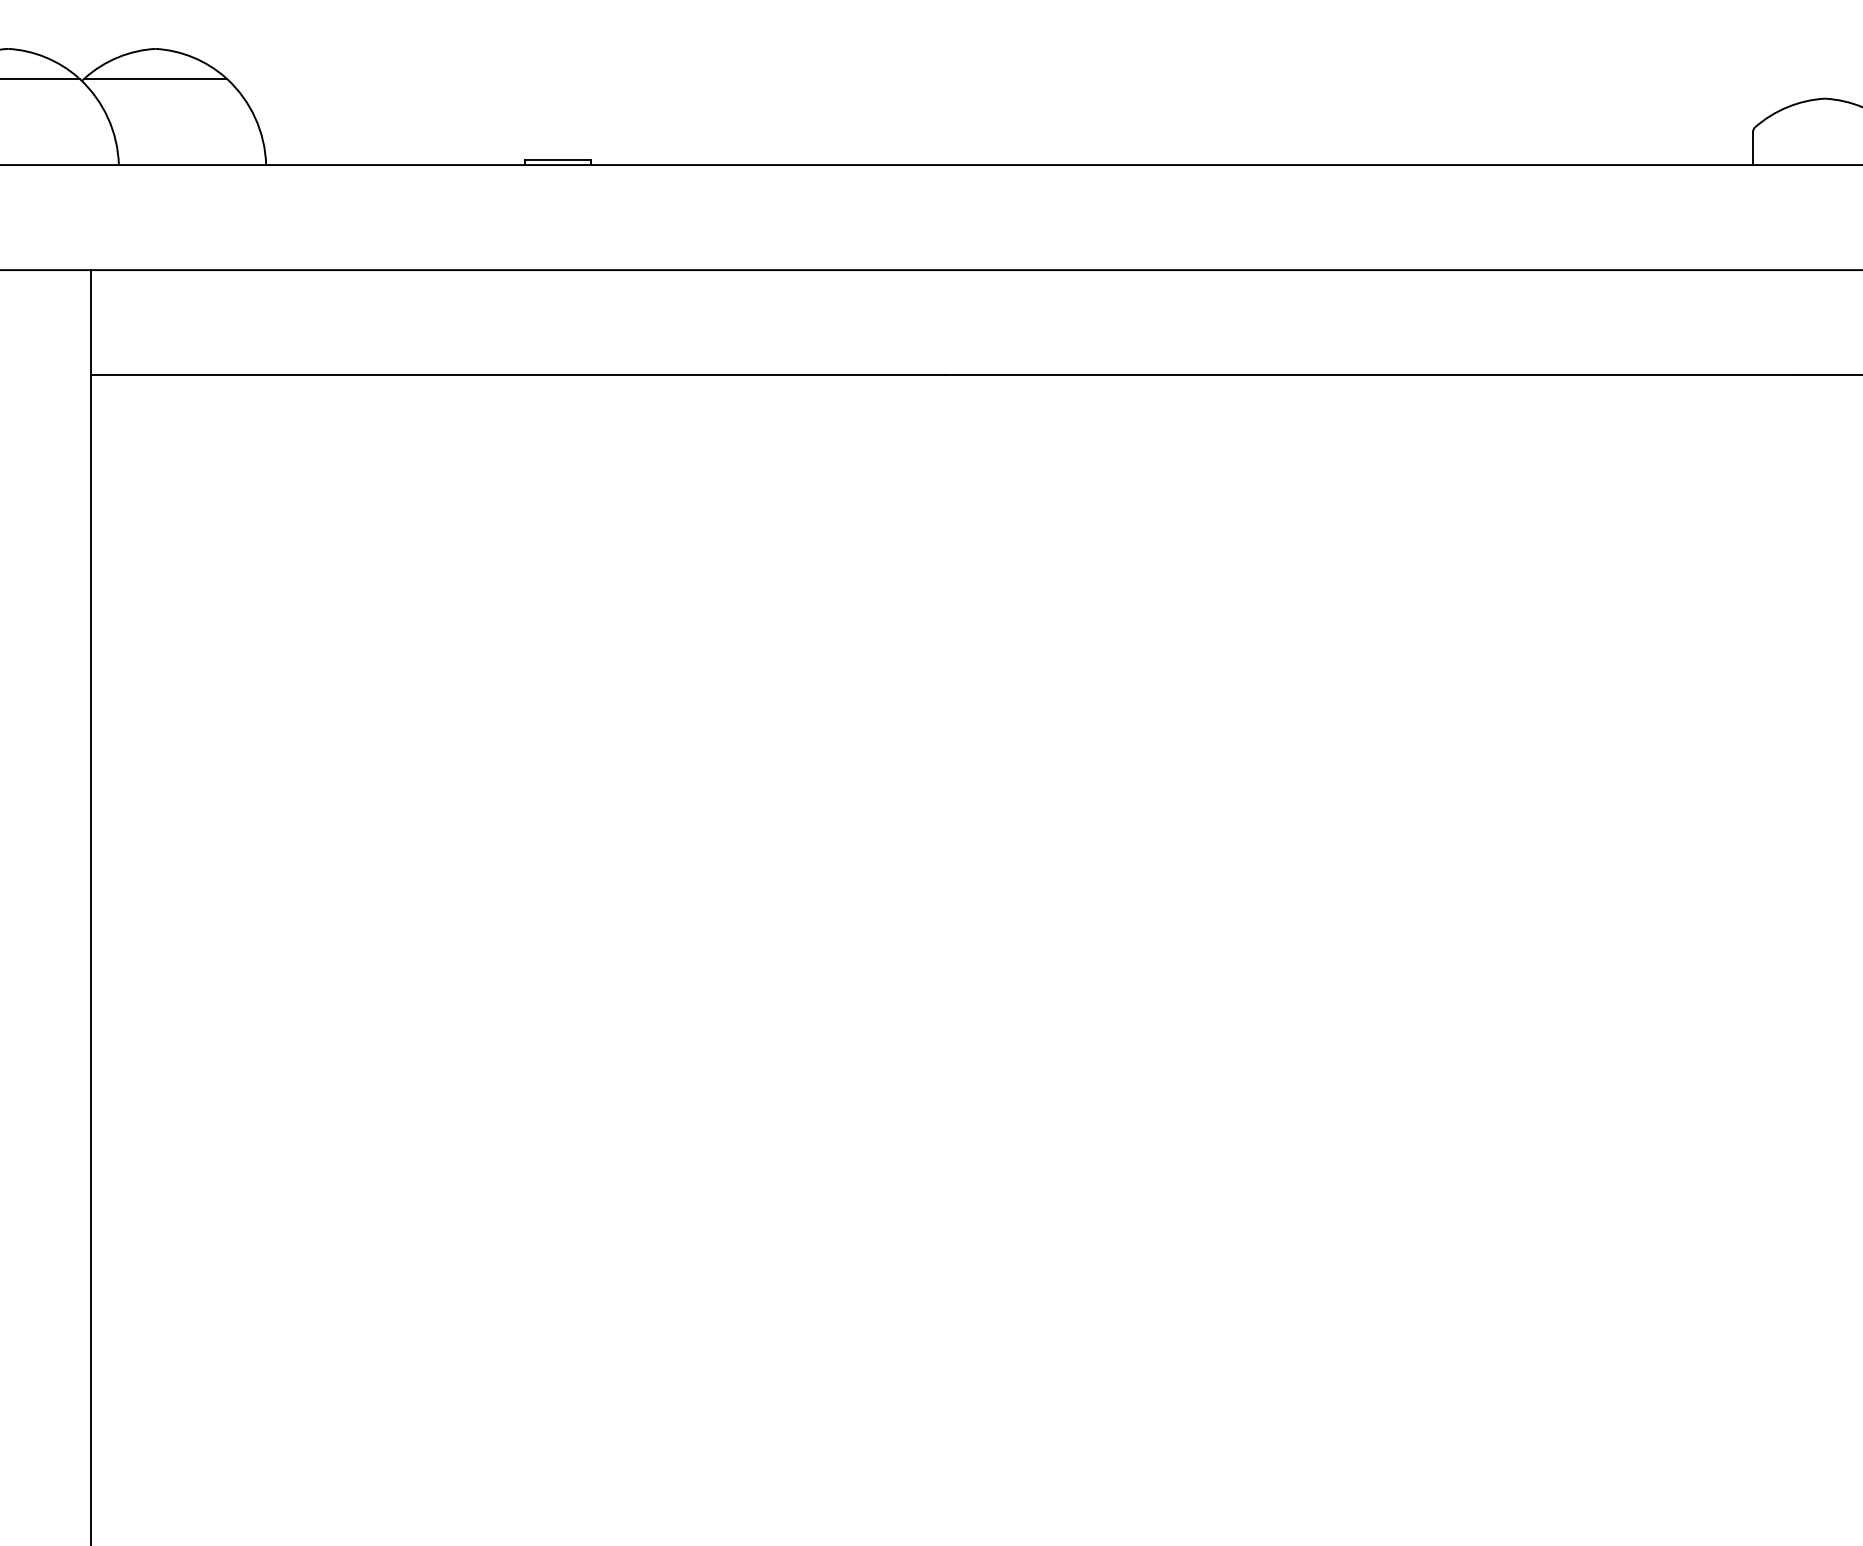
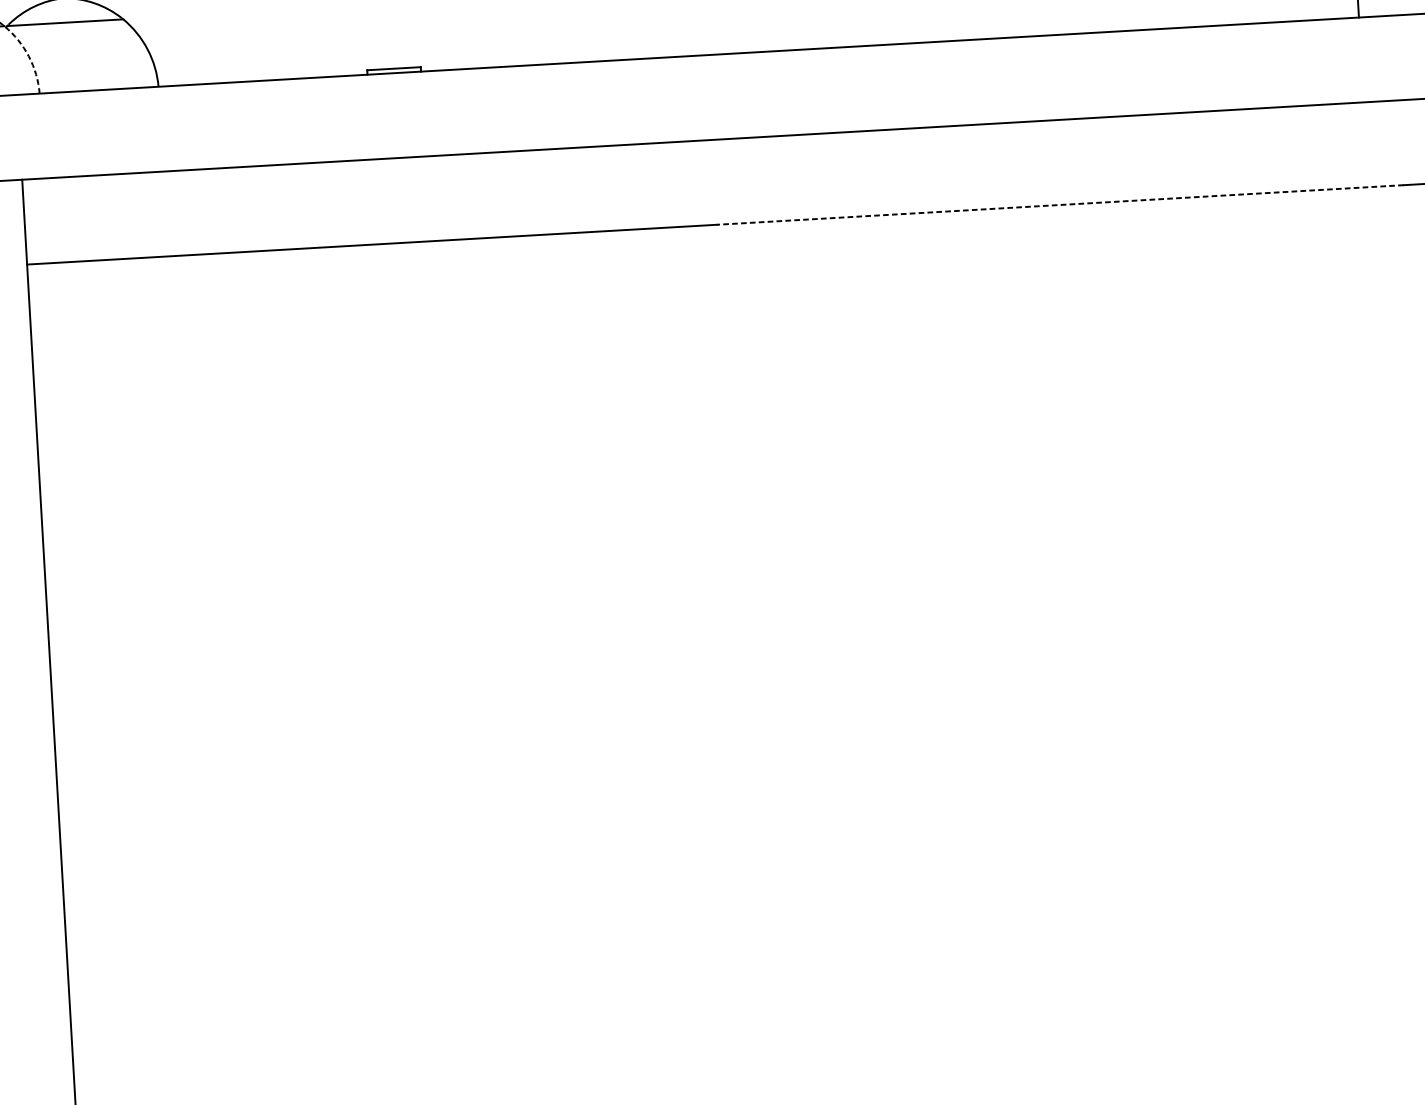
arc: (108, 118) -> (29, 56), solid -> dashed
line: (1370, 375) -> (1059, 205), solid -> dashed

